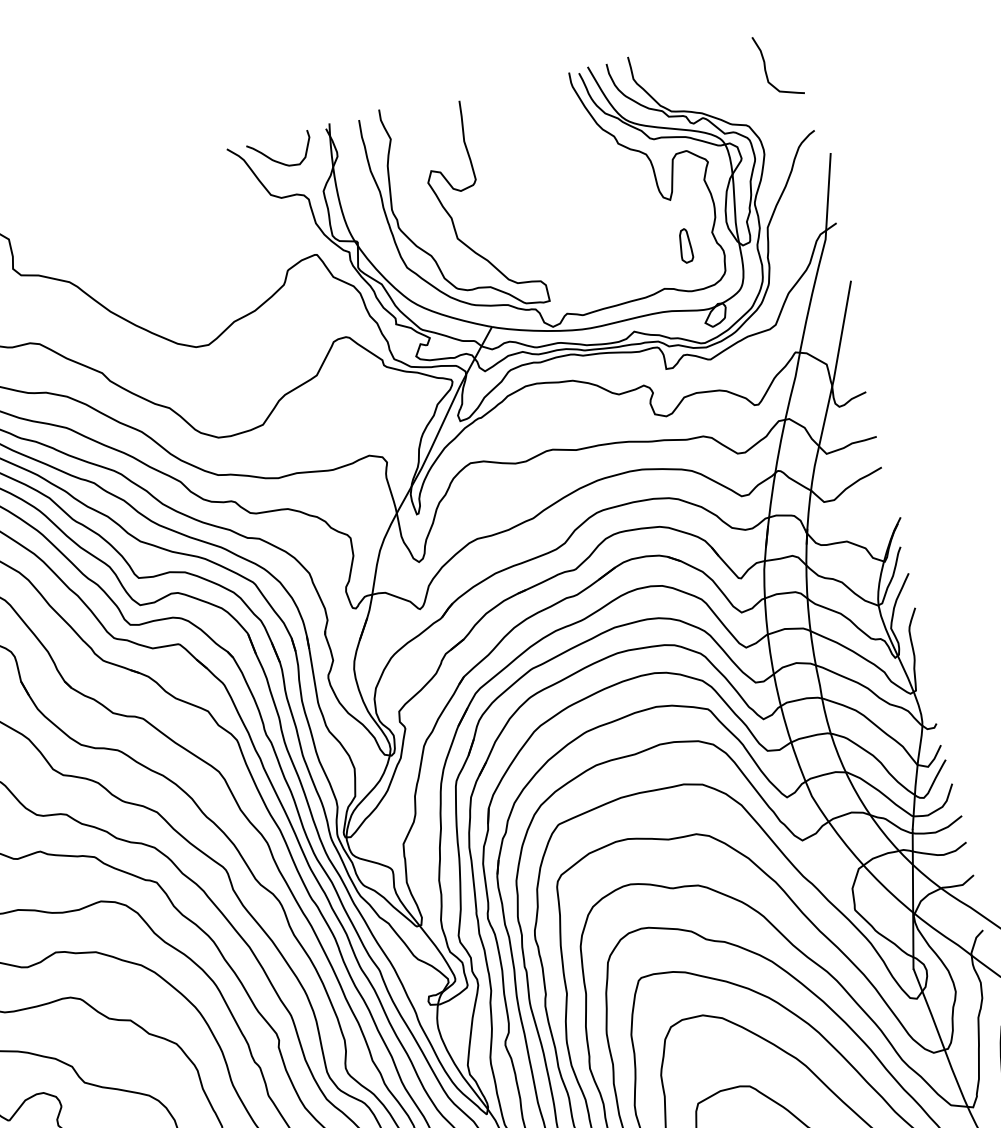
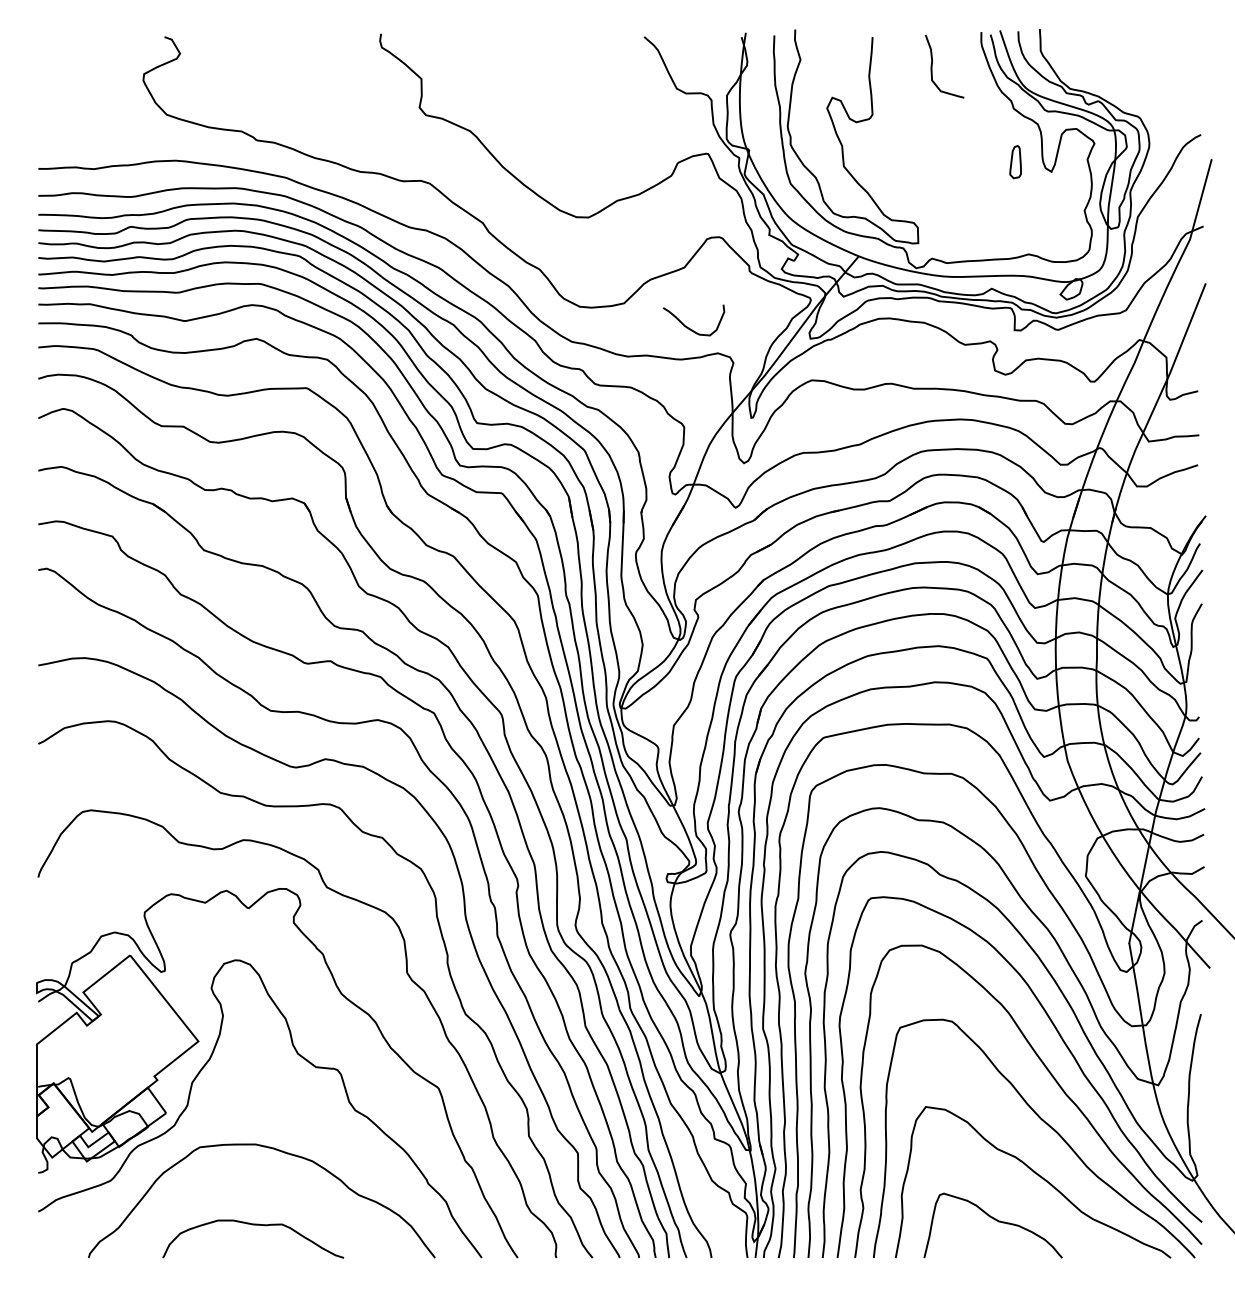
curve: (765, 68) -> (932, 66), moved
curve: (277, 160) -> (689, 327), moved
part: (685, 246) -> (1015, 162), moved

